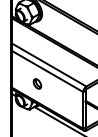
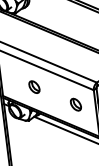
part: (67, 101) -> (75, 104), added

